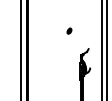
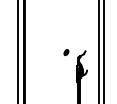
part: (69, 31) -> (66, 52), moved

